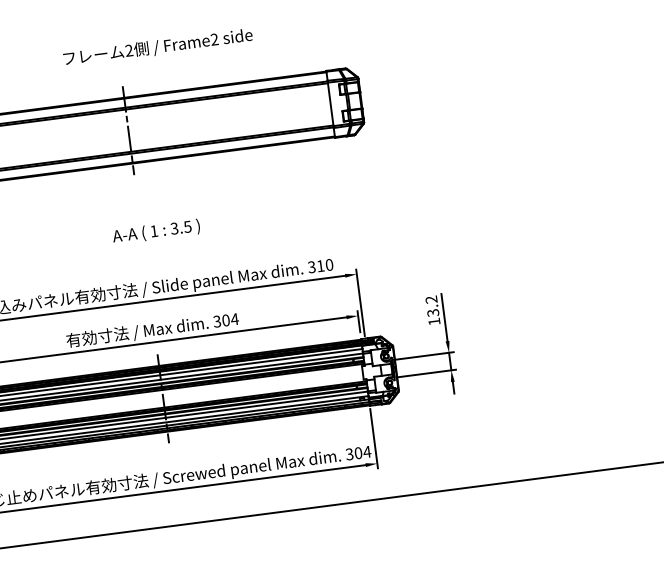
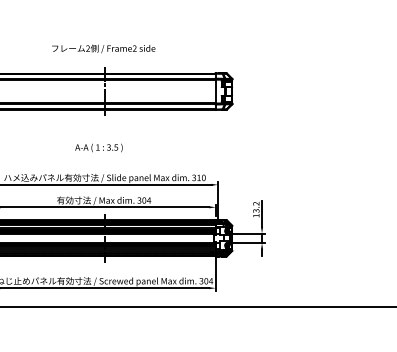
text: (157, 46) -> (103, 48), moved
text: (155, 231) -> (98, 147), moved

